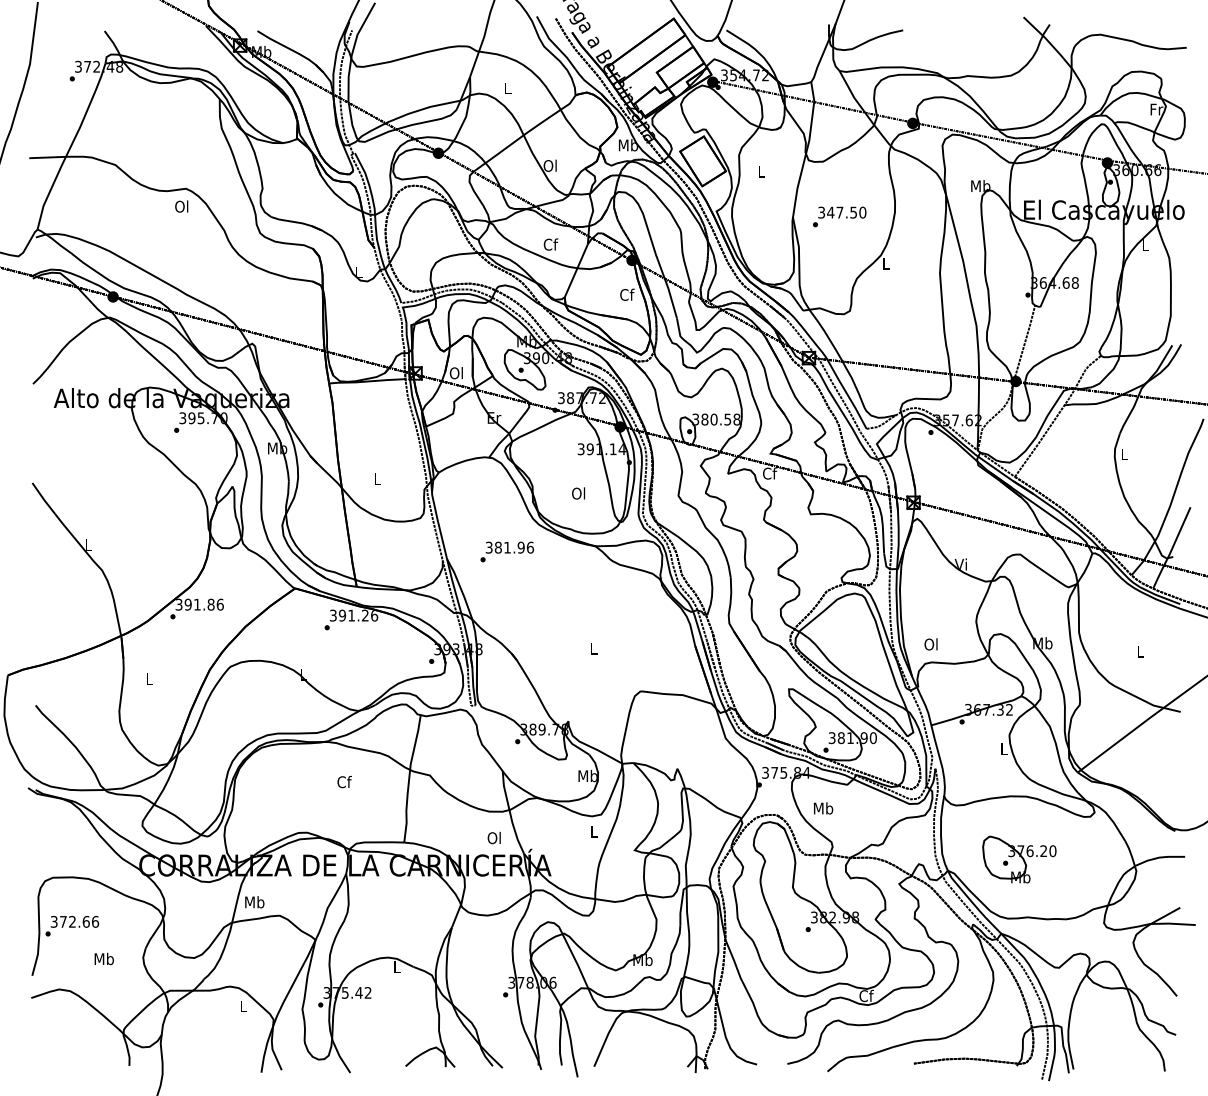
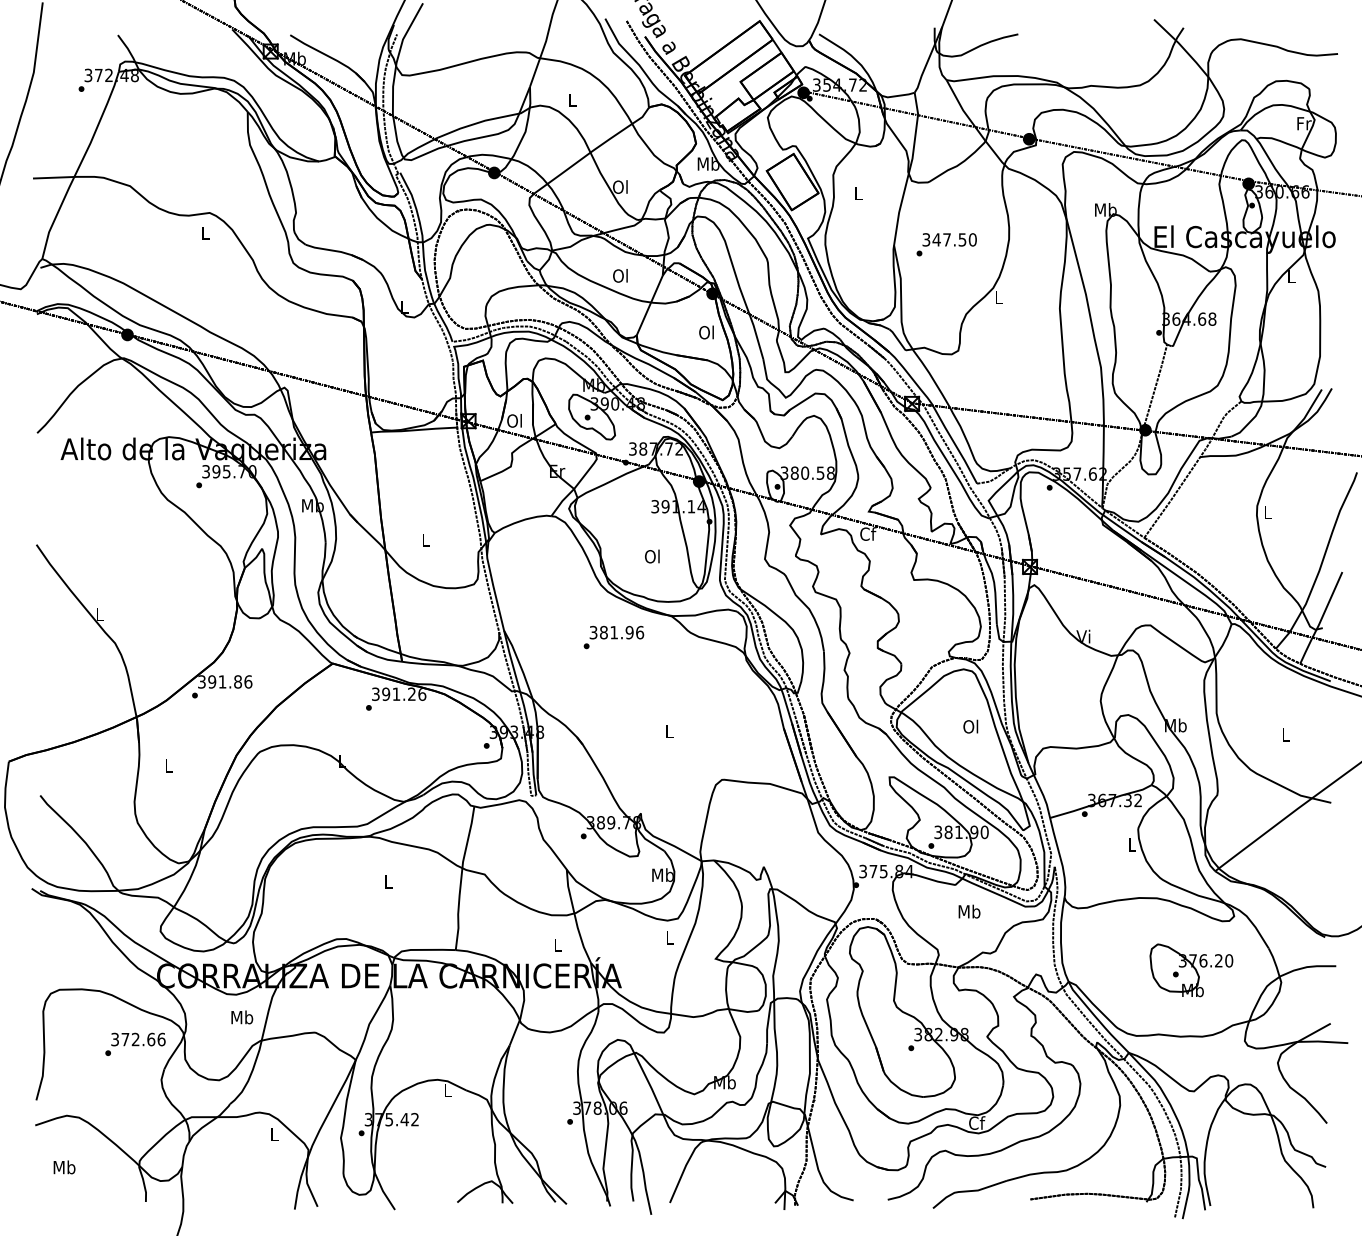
text: (181, 206) -> (204, 232), Ol -> L
text: (551, 244) -> (621, 275), Cf -> Ol
text: (627, 294) -> (707, 332), Cf -> Ol
text: (506, 551) -> (613, 637), moved
text: (930, 644) -> (970, 726), moved
text: (344, 781) -> (388, 881), Cf -> L
text: (823, 808) -> (969, 911), moved
text: (493, 837) -> (556, 944), Ol -> L
part: (1019, 859) -> (1191, 970), moved
text: (255, 902) -> (242, 1017), moved
text: (72, 925) -> (135, 1043), moved
text: (104, 959) -> (64, 1167), moved

